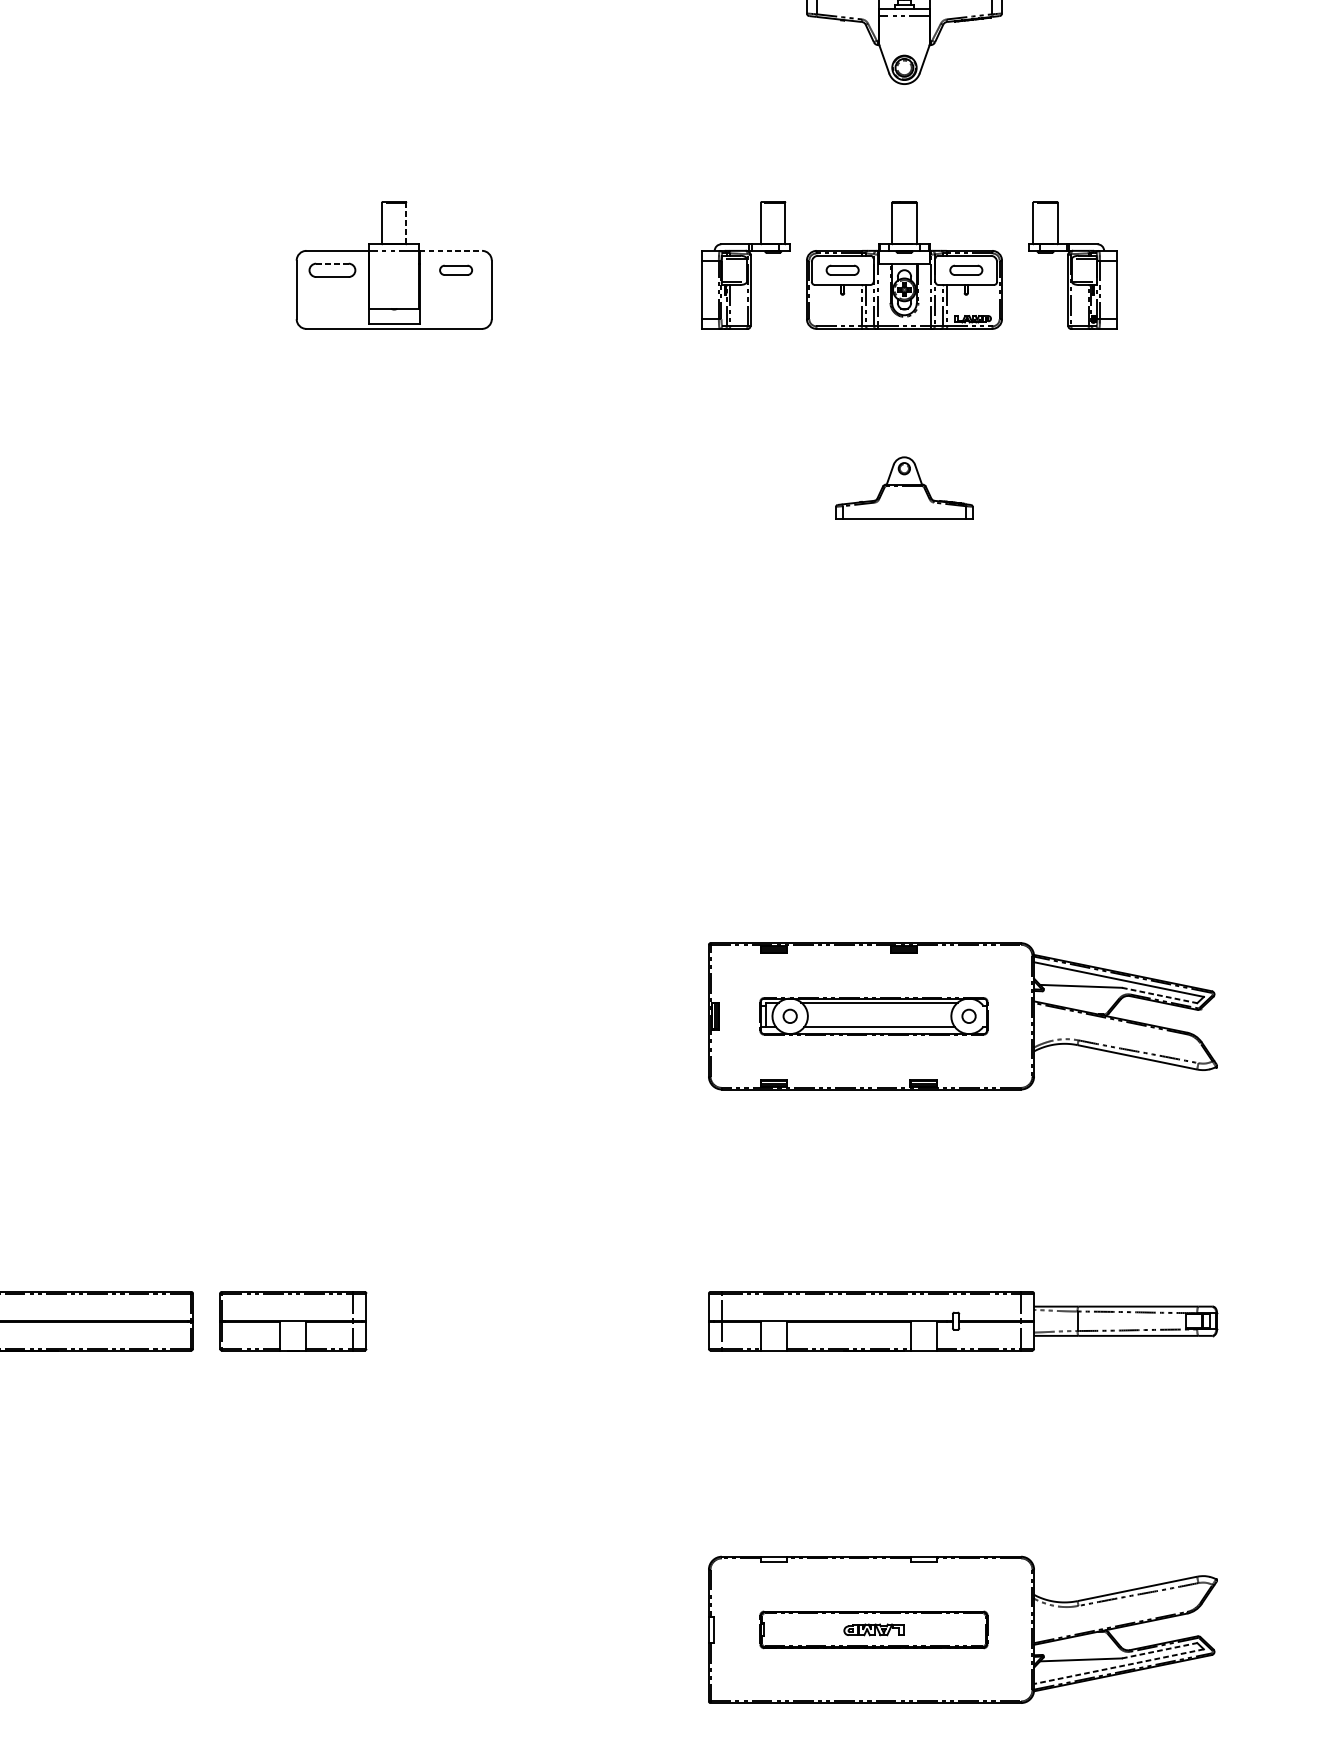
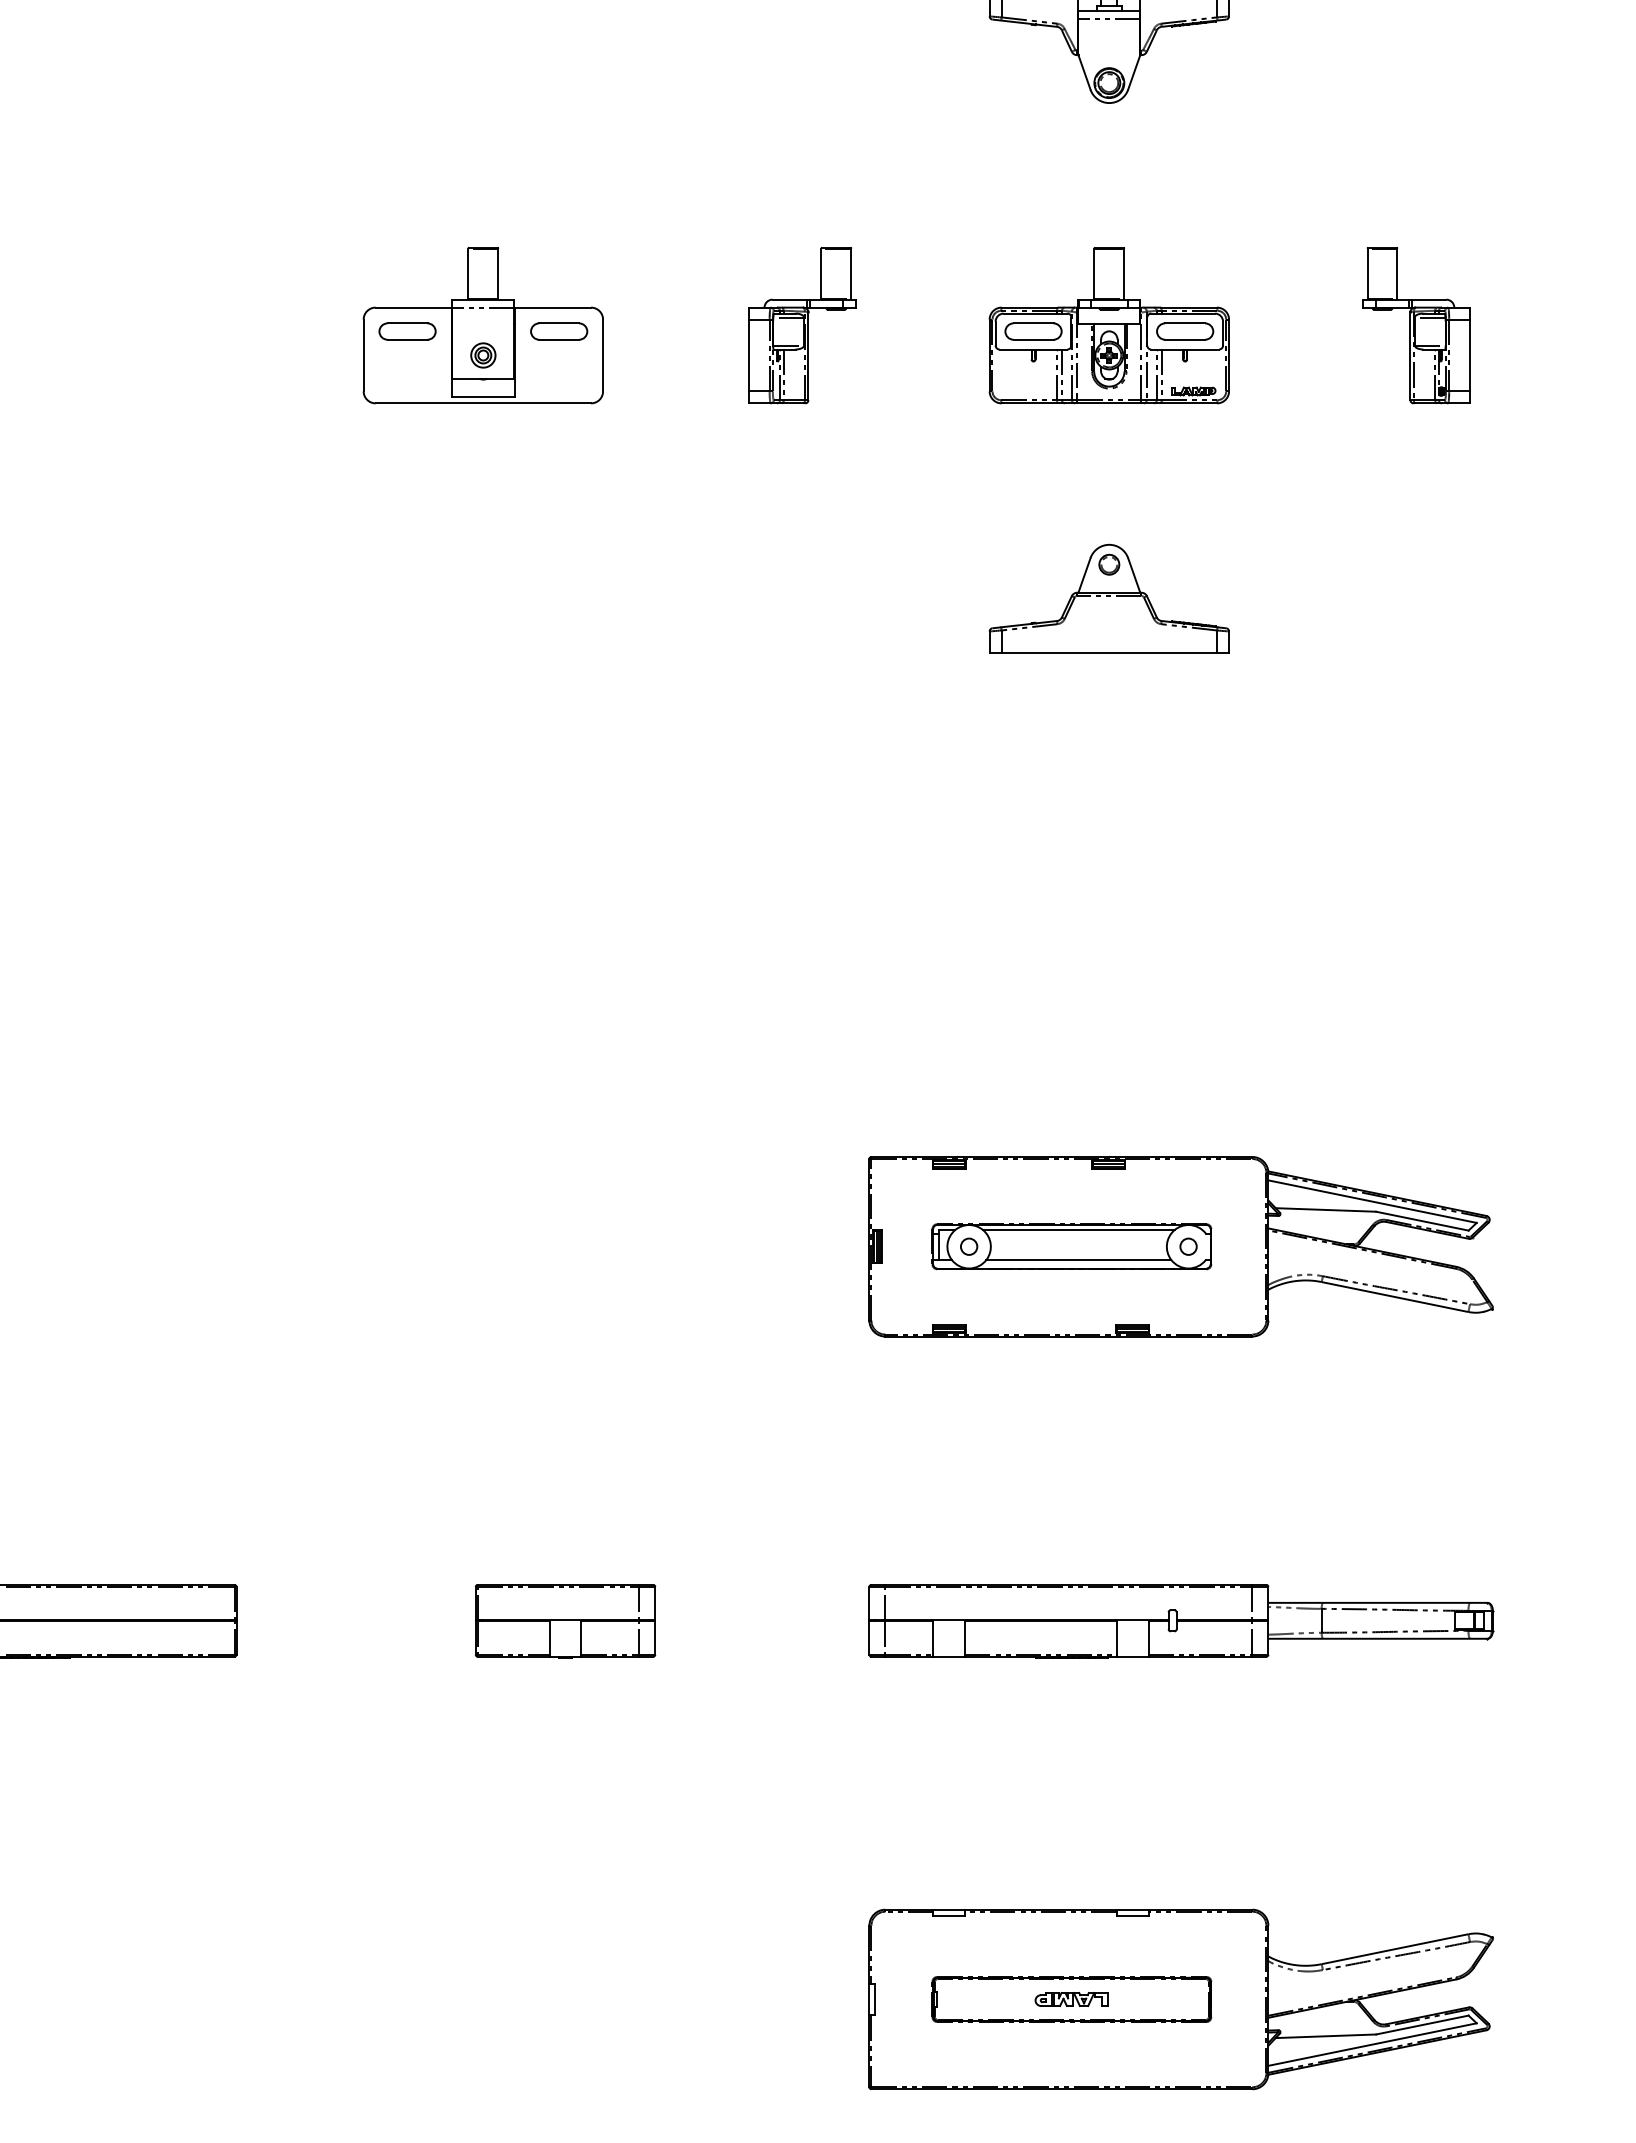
line: (406, 223) -> (498, 273), dashed -> solid
line: (451, 250) -> (553, 307), dashed -> solid
line: (332, 263) -> (407, 323), dashed -> solid
part: (745, 265) -> (802, 325), moved
part: (1073, 265) -> (1416, 325), moved
part: (456, 270) -> (559, 331), size x1.43
part: (842, 270) -> (1033, 331), size x1.43
part: (966, 270) -> (1185, 331), size x1.43
part: (394, 289) -> (483, 355), added
part: (903, 487) -> (1108, 598), size x1.43
line: (1159, 995) -> (1422, 1221), dashed -> solid
part: (293, 1321) -> (565, 1621), moved
line: (1159, 1650) -> (1422, 2024), dashed -> solid
line: (1118, 1666) -> (1372, 2044), dashed -> solid

